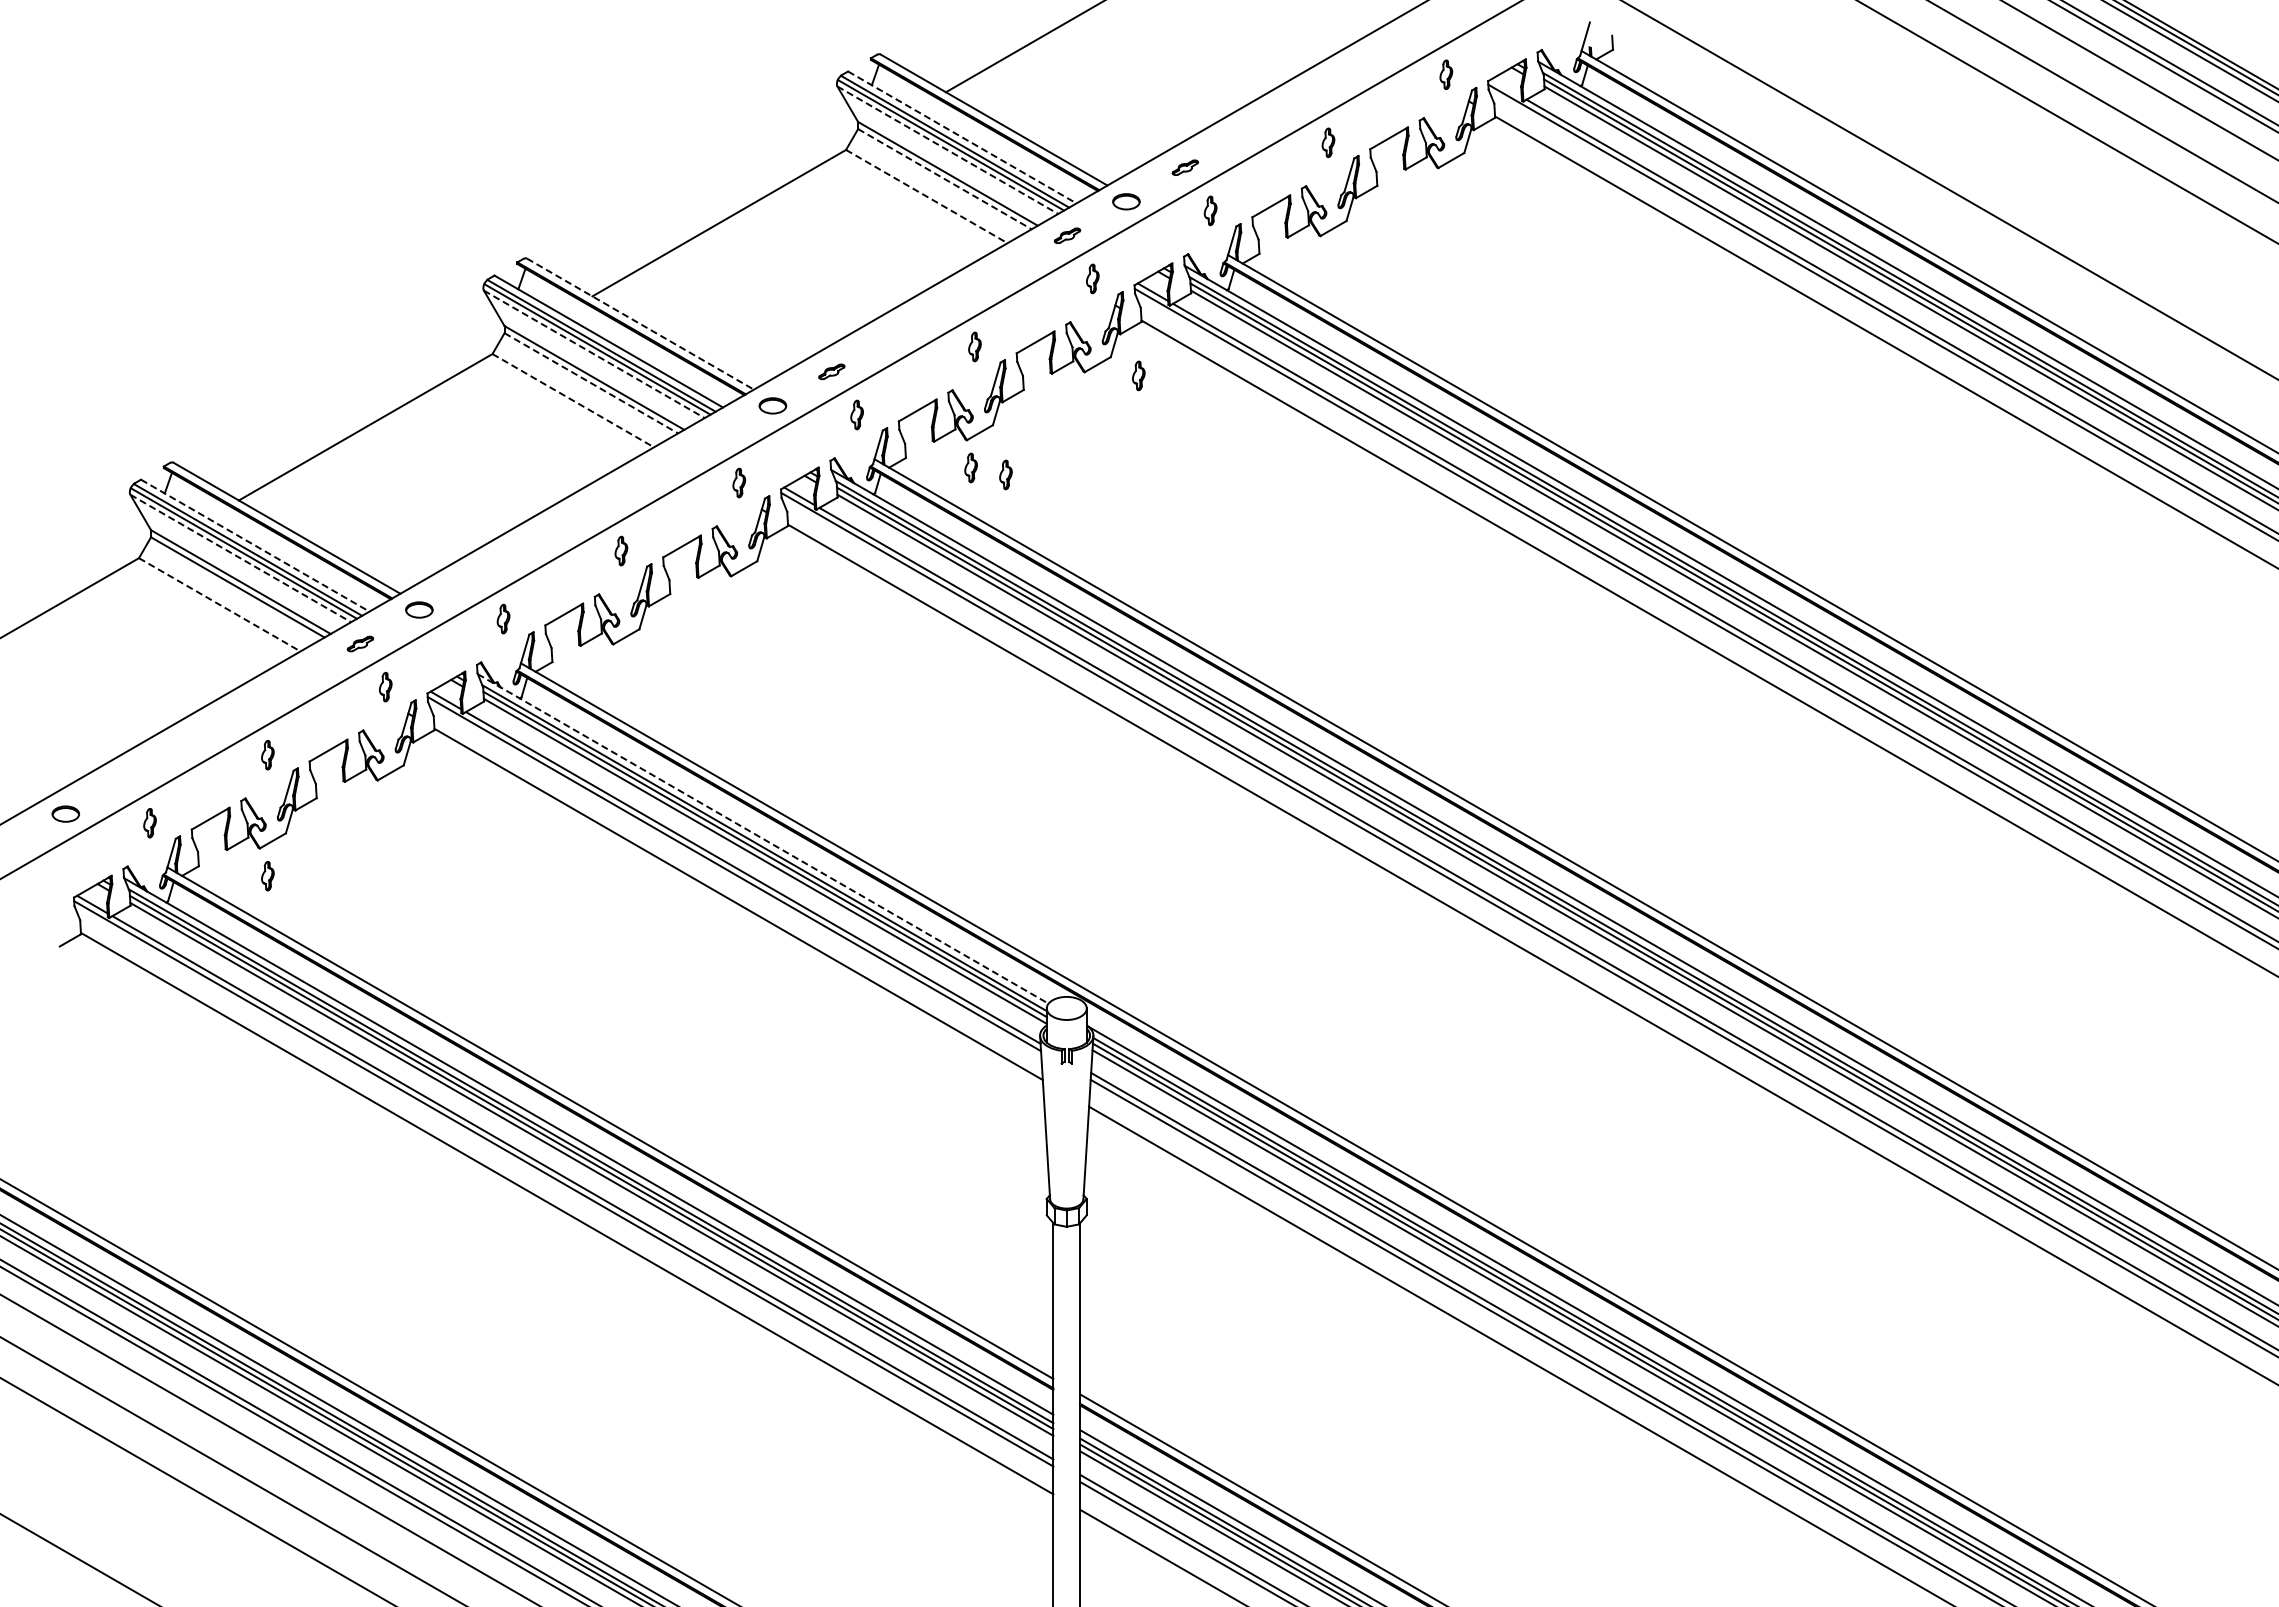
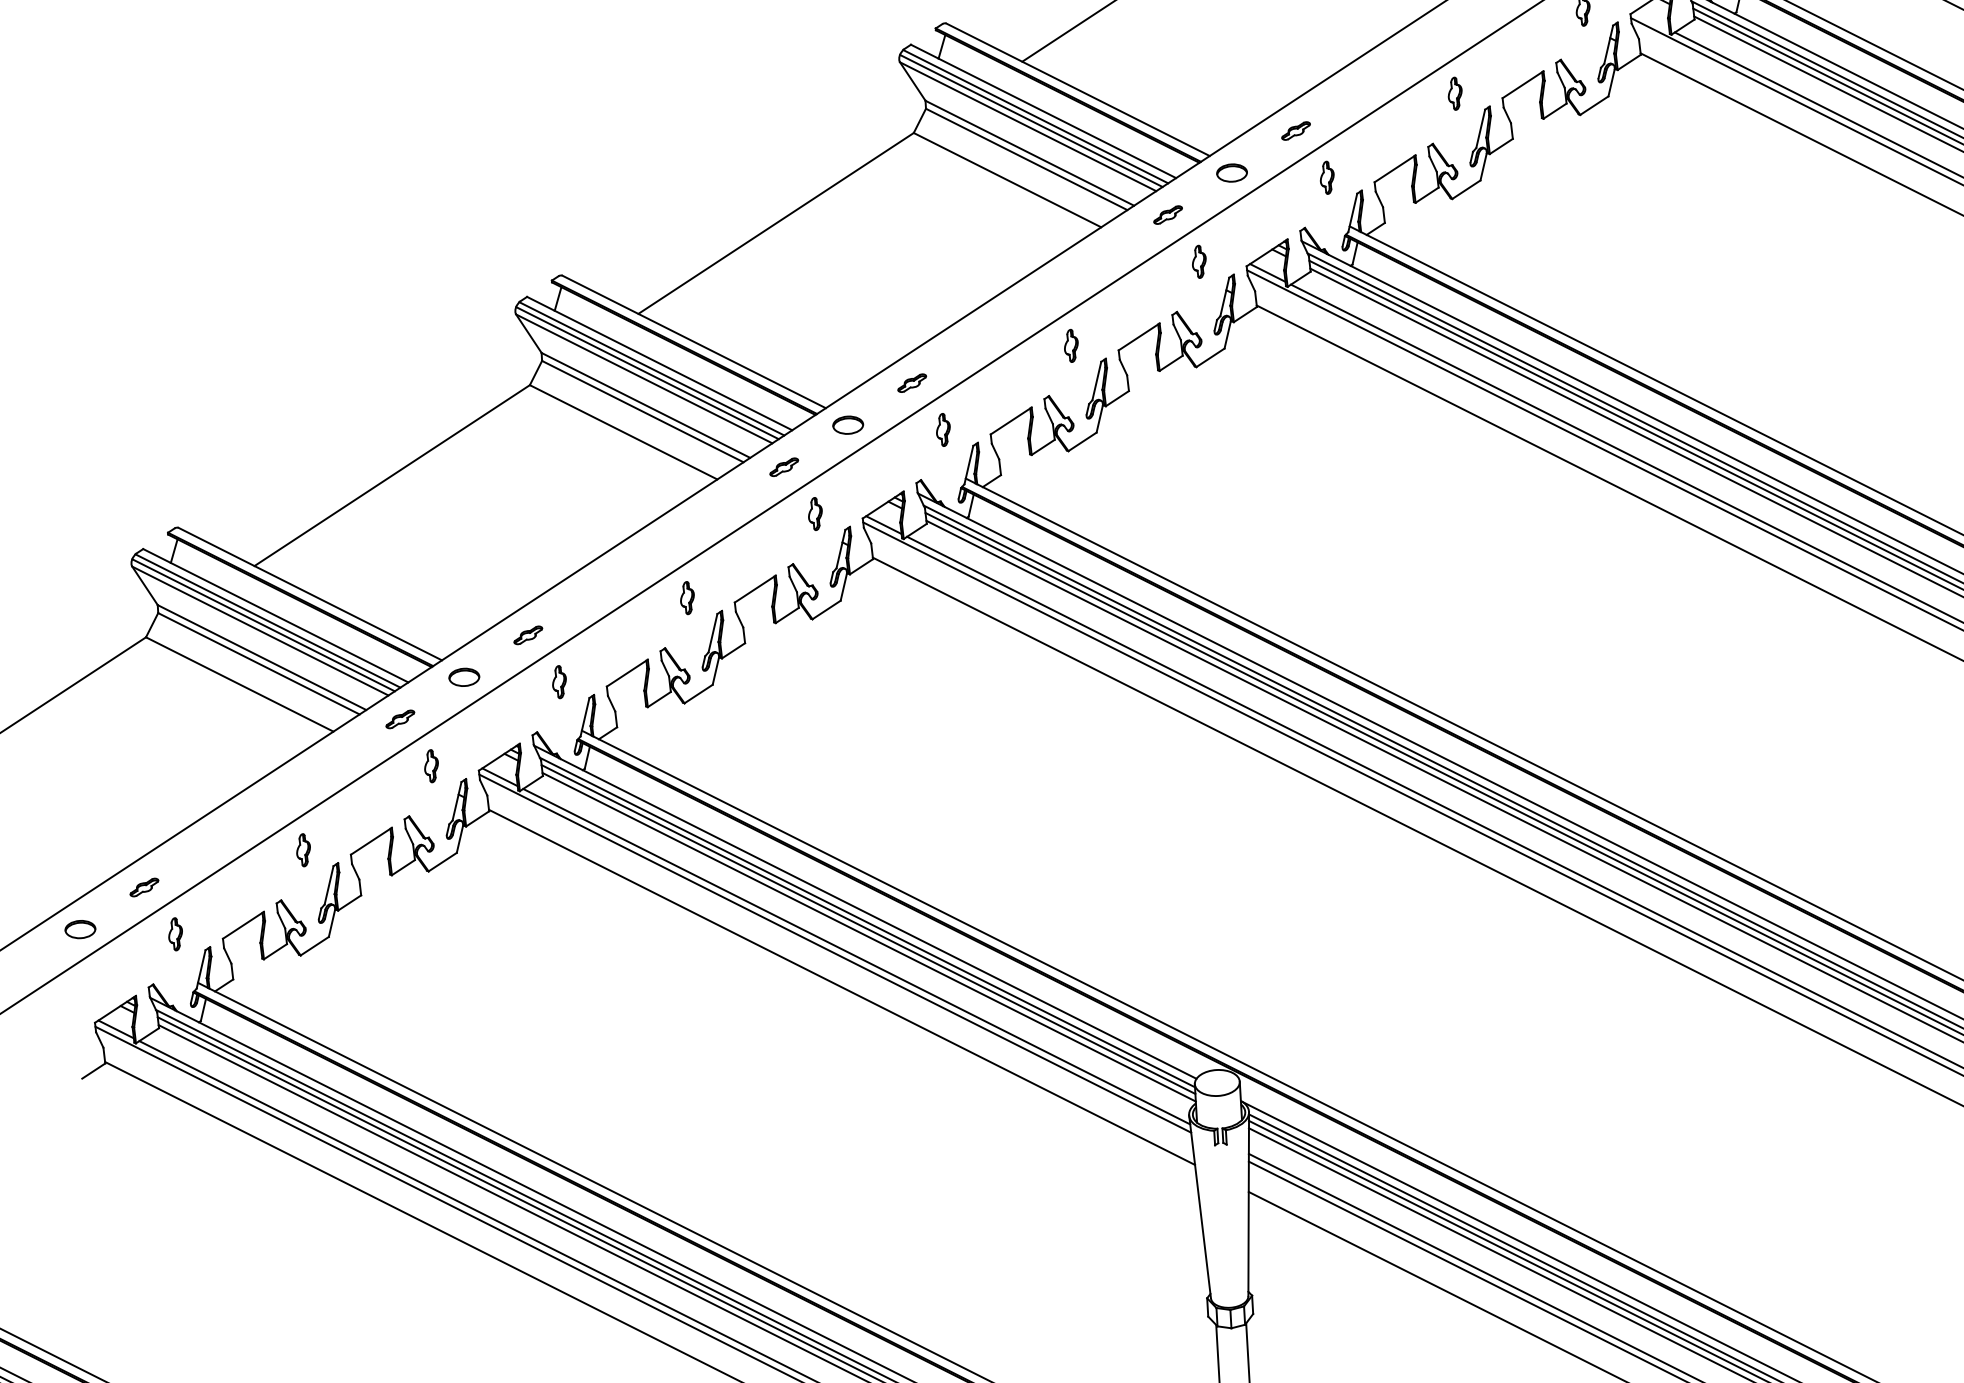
line: (962, 137) -> (1043, 111), dashed -> solid
line: (948, 150) -> (1028, 126), dashed -> solid
line: (945, 179) -> (1027, 159), dashed -> solid
line: (927, 196) -> (1008, 180), dashed -> solid
line: (640, 324) -> (694, 342), dashed -> solid
line: (594, 354) -> (644, 379), dashed -> solid
part: (1138, 375) -> (1256, 367), removed
line: (591, 383) -> (642, 411), dashed -> solid
line: (573, 400) -> (623, 432), dashed -> solid
part: (713, 439) -> (783, 466), added
part: (970, 467) -> (1074, 481), removed
part: (1005, 474) -> (1113, 487), removed
line: (255, 545) -> (276, 615), dashed -> solid
line: (241, 558) -> (261, 631), dashed -> solid
part: (477, 575) -> (527, 634), added
line: (220, 605) -> (240, 685), dashed -> solid
part: (124, 779) -> (144, 886), added
line: (763, 838) -> (865, 911), dashed -> solid
part: (267, 876) -> (310, 986), removed

